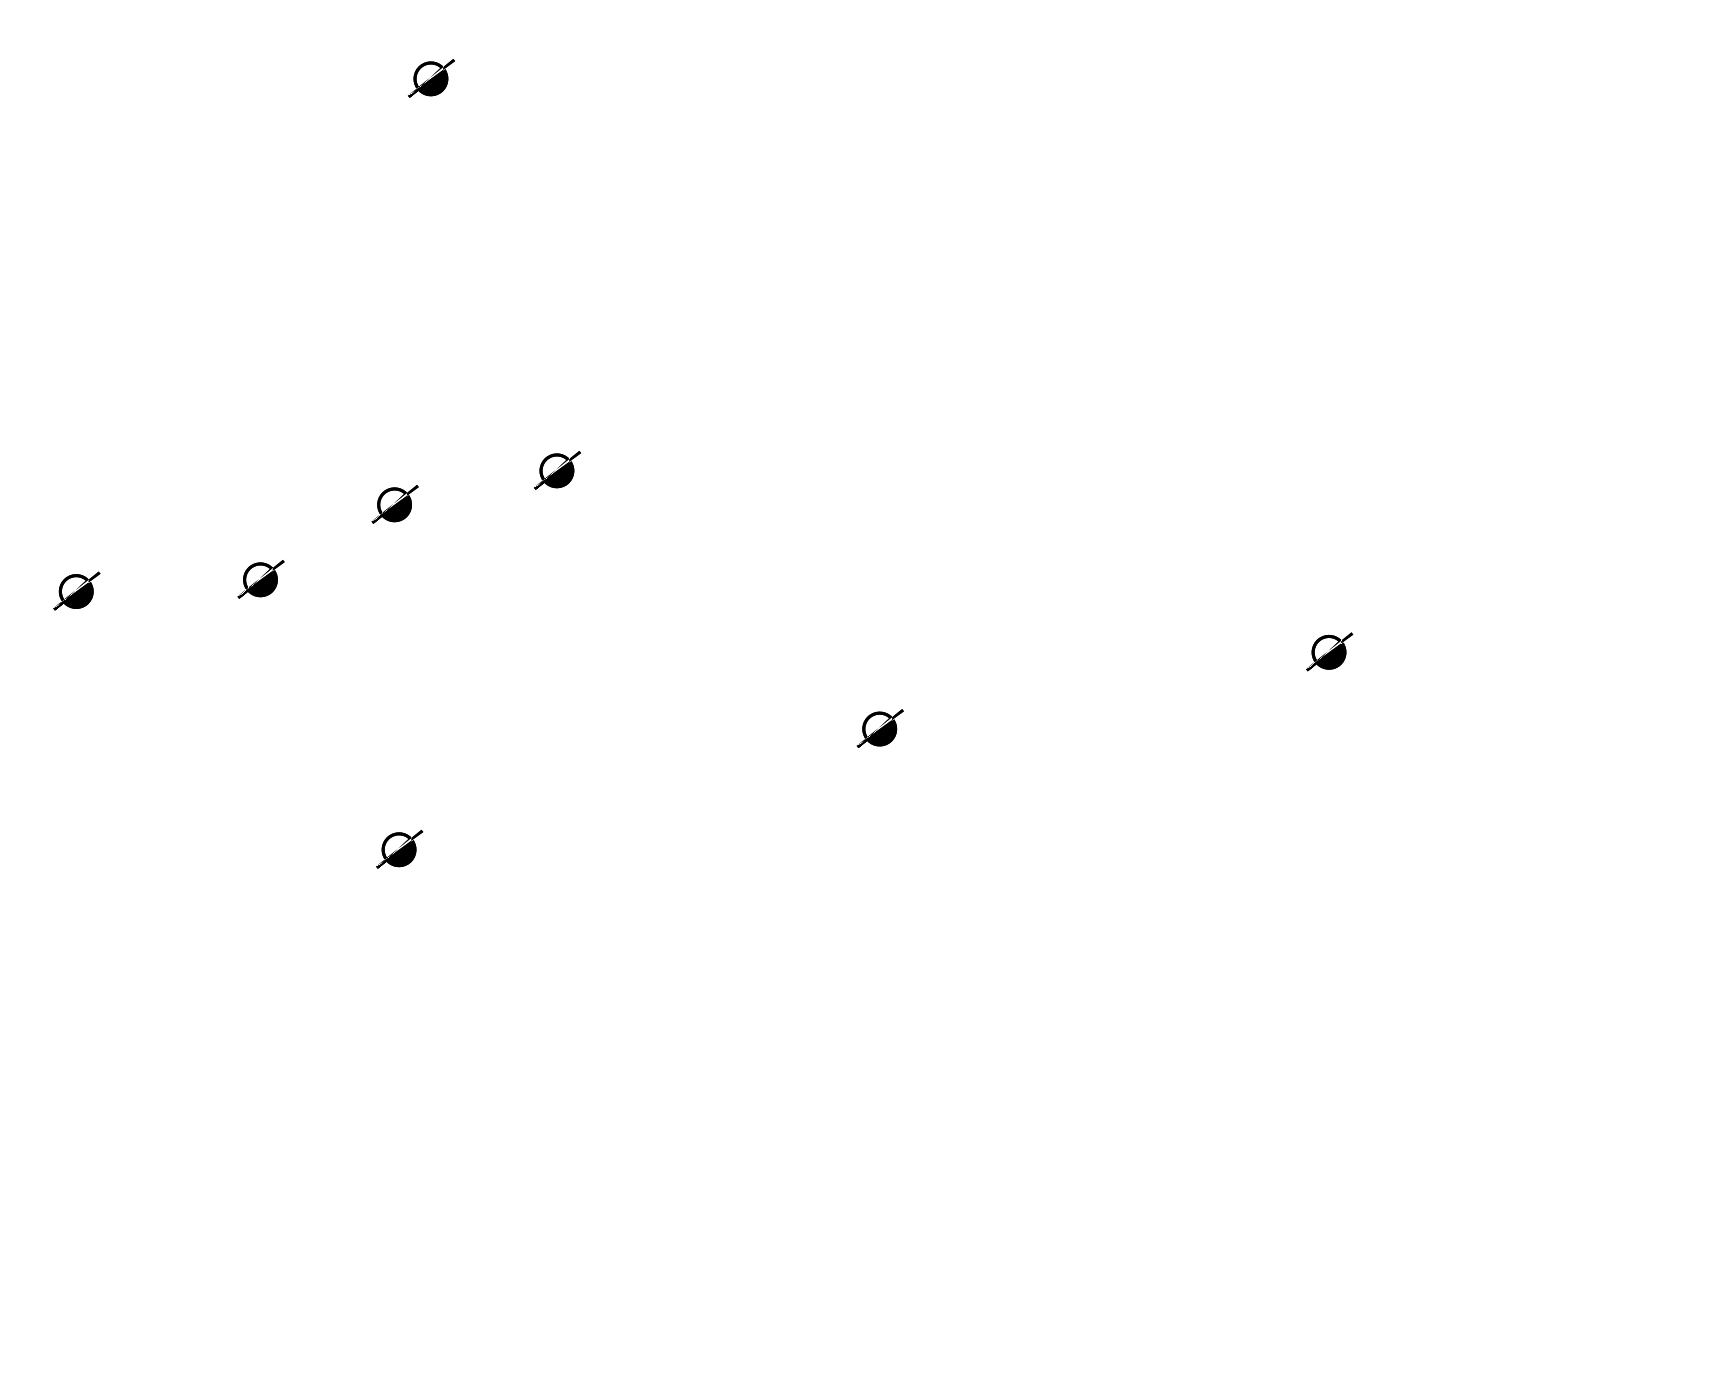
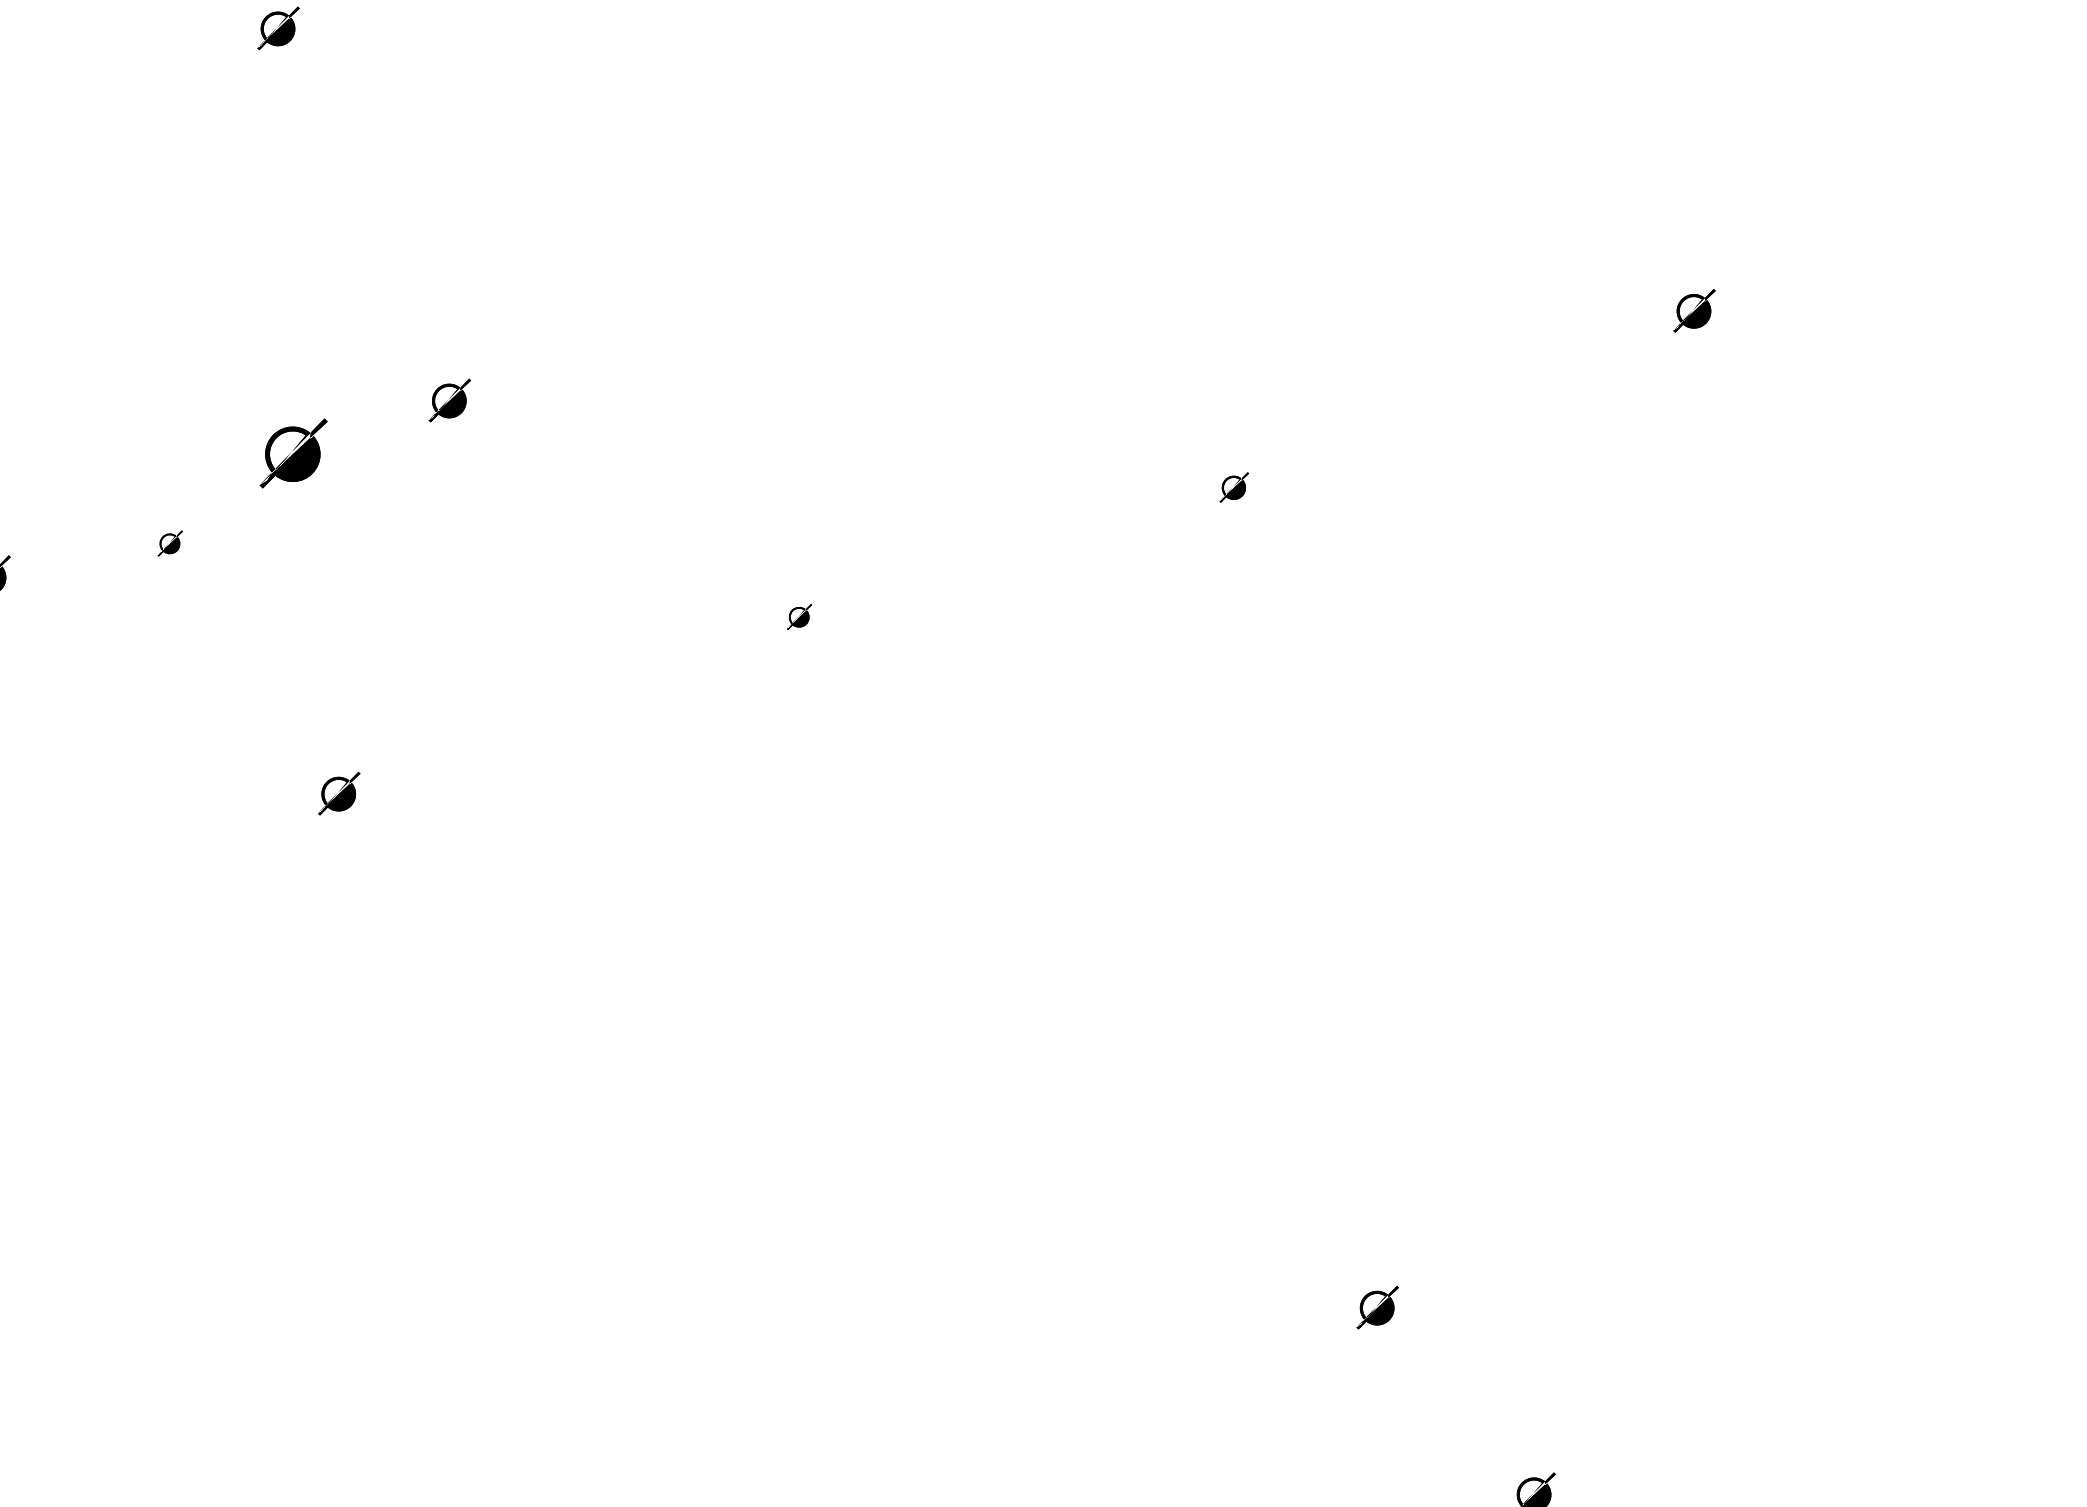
part: (395, 504) -> (293, 453), size x1.6
part: (261, 579) -> (170, 543), size x0.6
part: (1329, 651) -> (1234, 487), size x0.7
part: (880, 728) -> (799, 616), size x0.6

